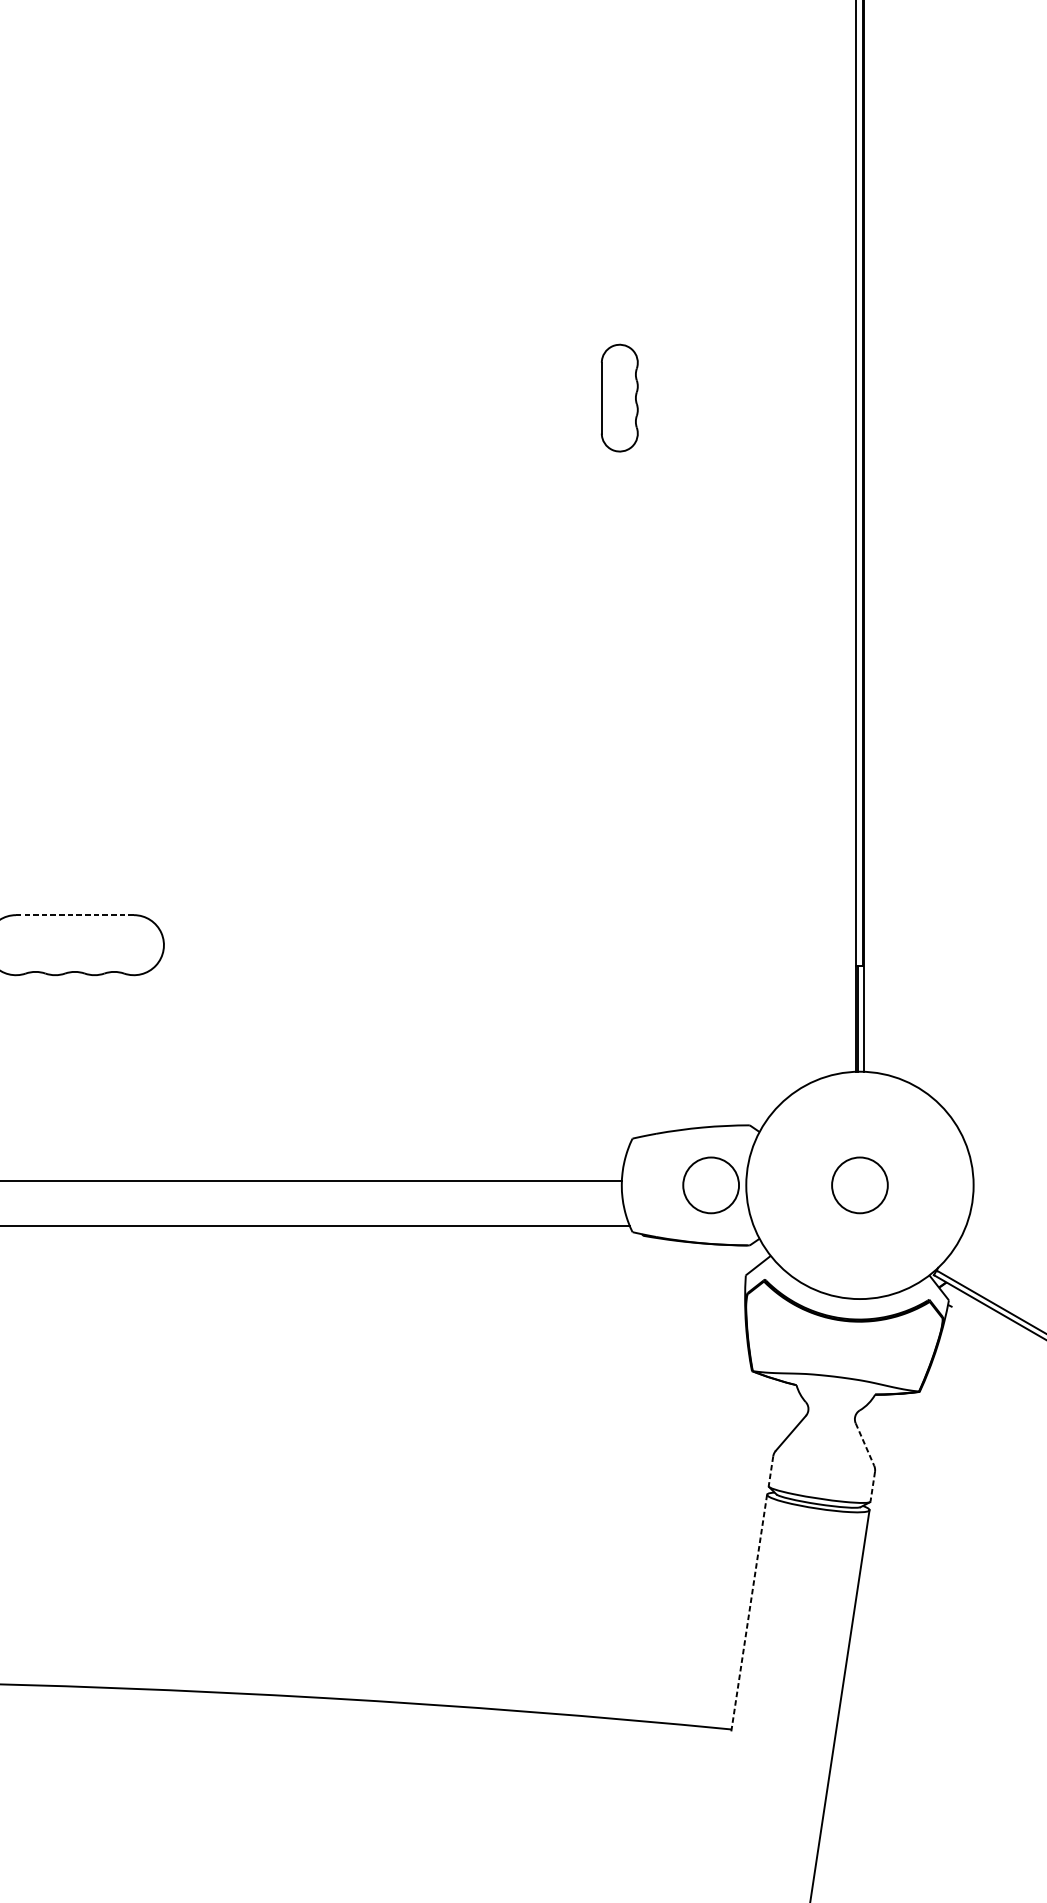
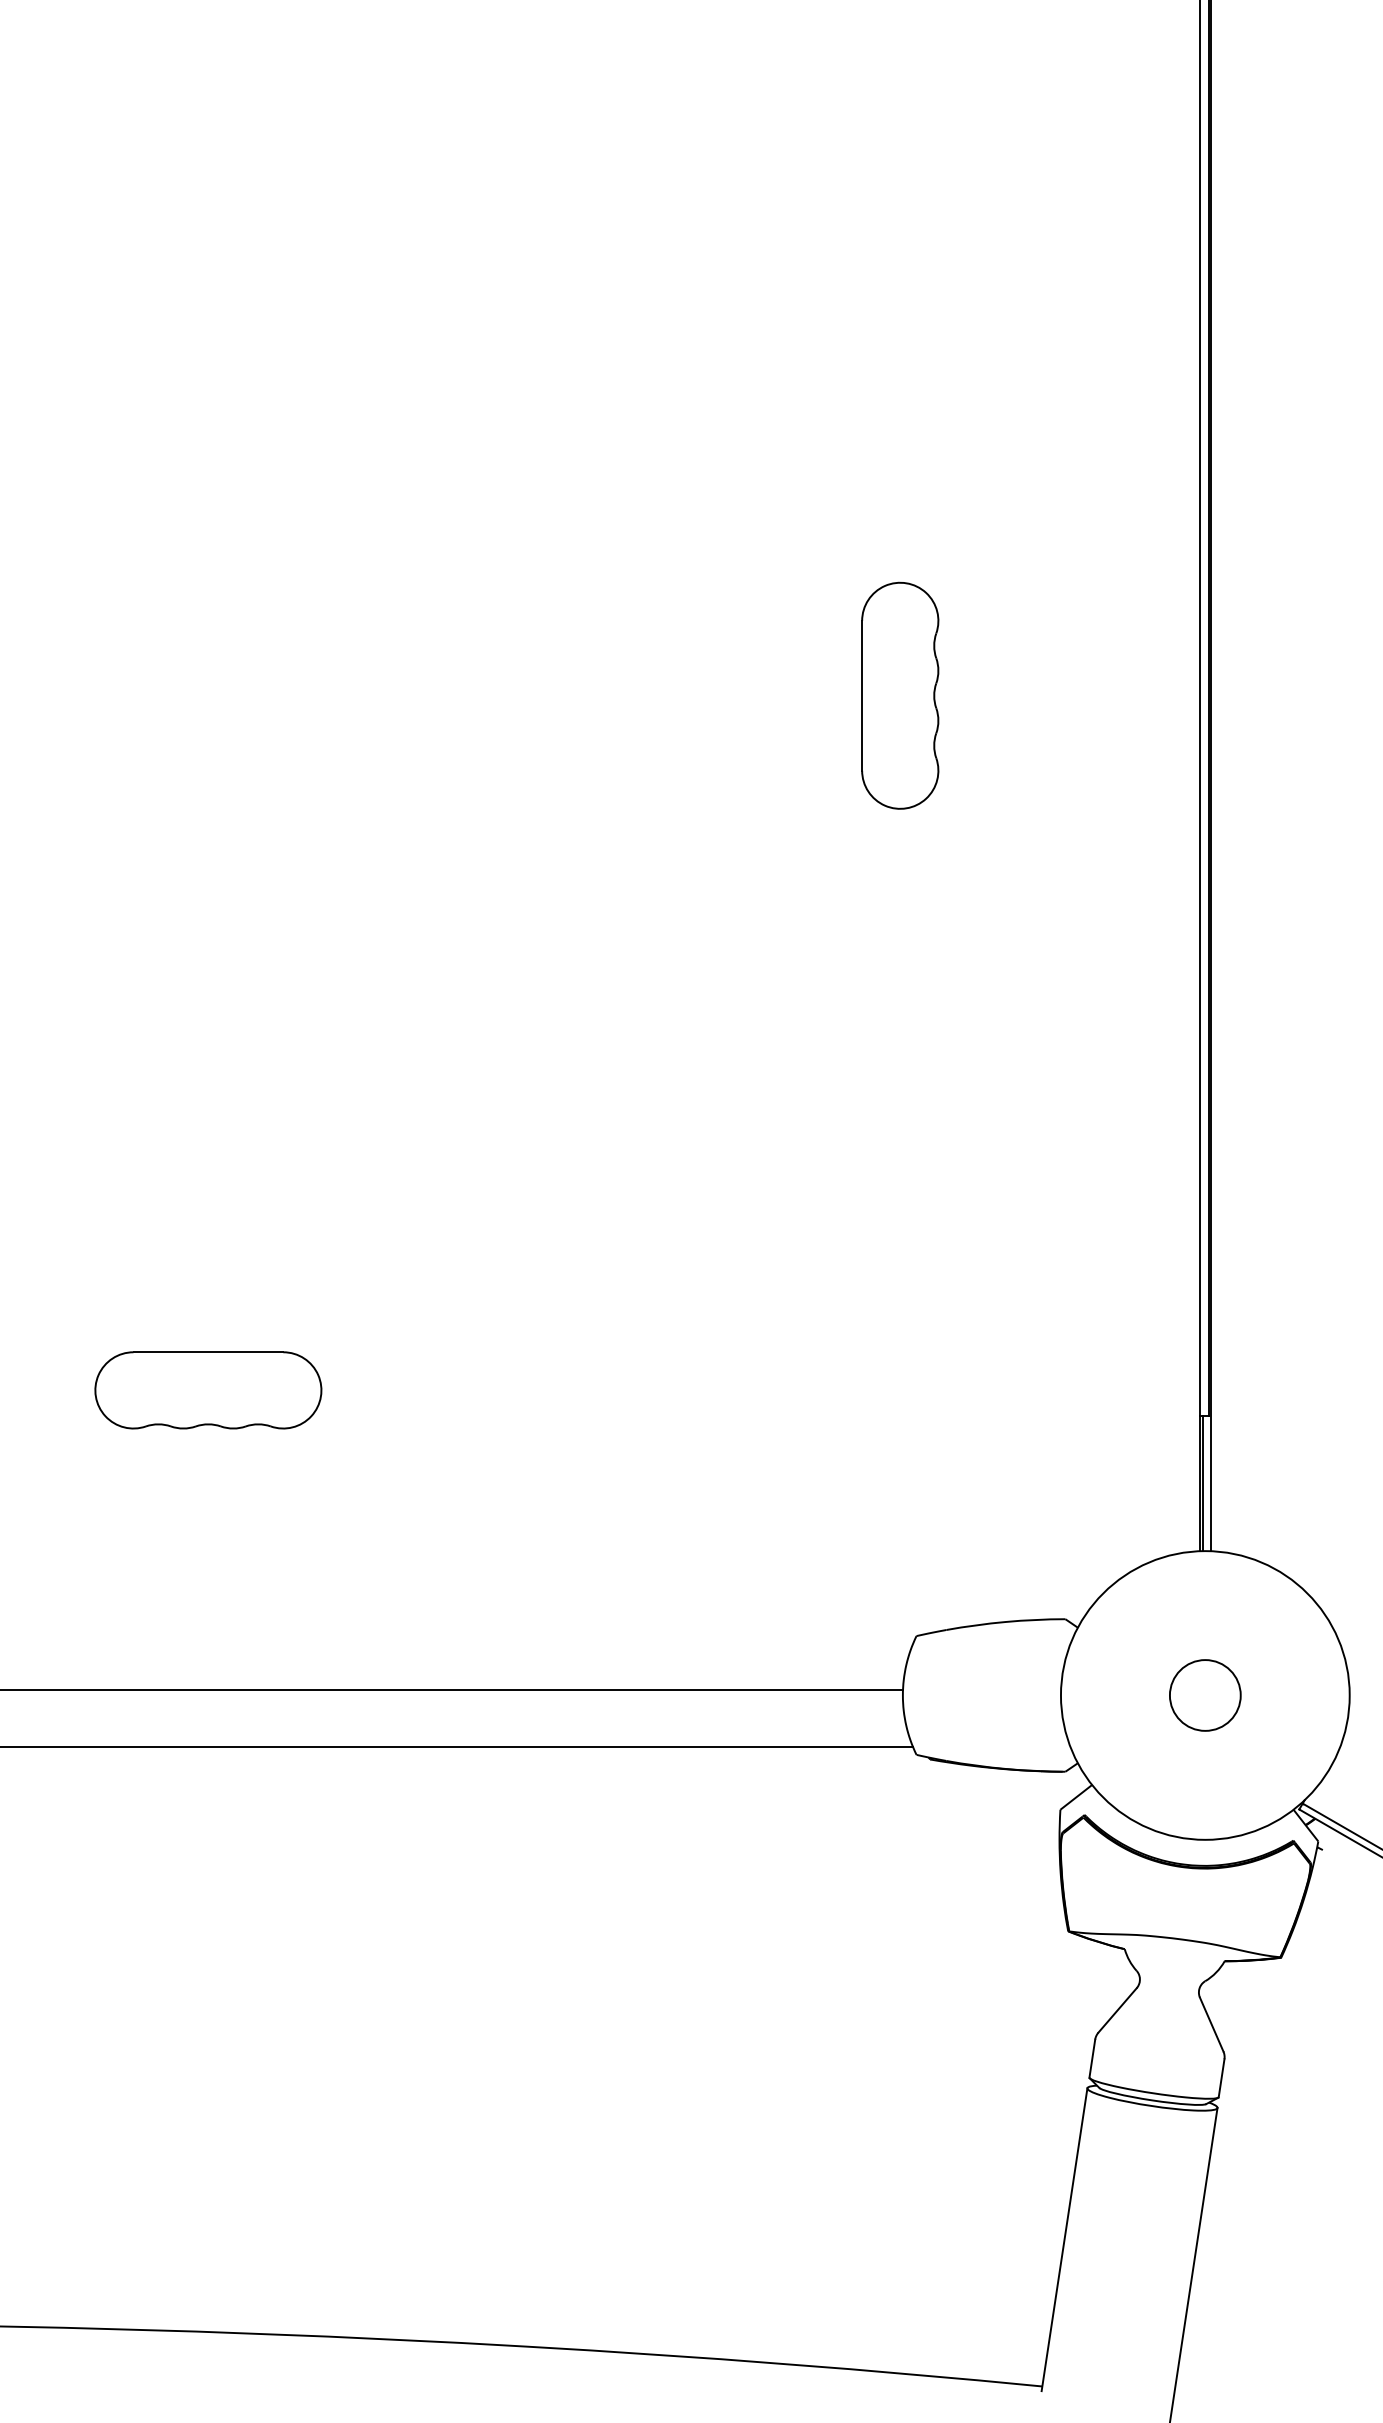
part: (619, 398) -> (900, 695), size x1.67
line: (75, 915) -> (208, 1352), dashed -> solid
circle: (711, 1185) -> (1016, 1695), removed
line: (864, 1445) -> (1211, 2025), dashed -> solid
line: (771, 1472) -> (1092, 2059), dashed -> solid
line: (872, 1486) -> (1221, 2078), dashed -> solid
line: (749, 1614) -> (1064, 2240), dashed -> solid

